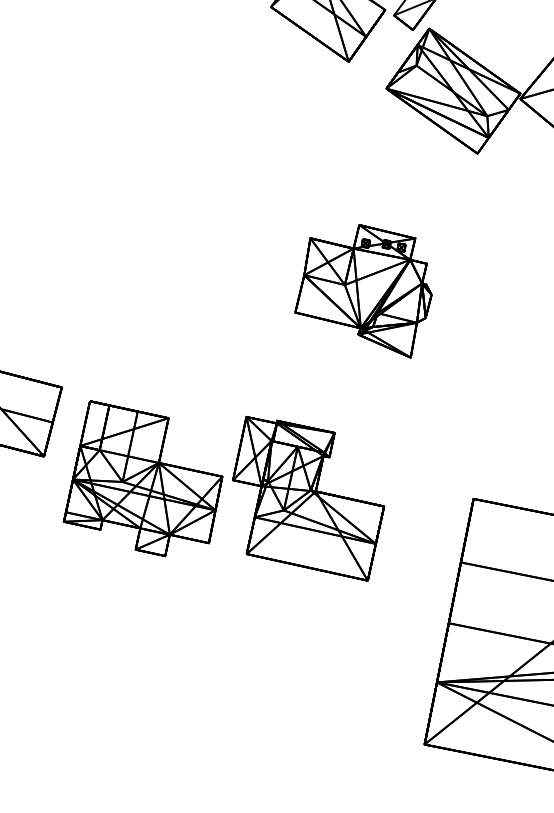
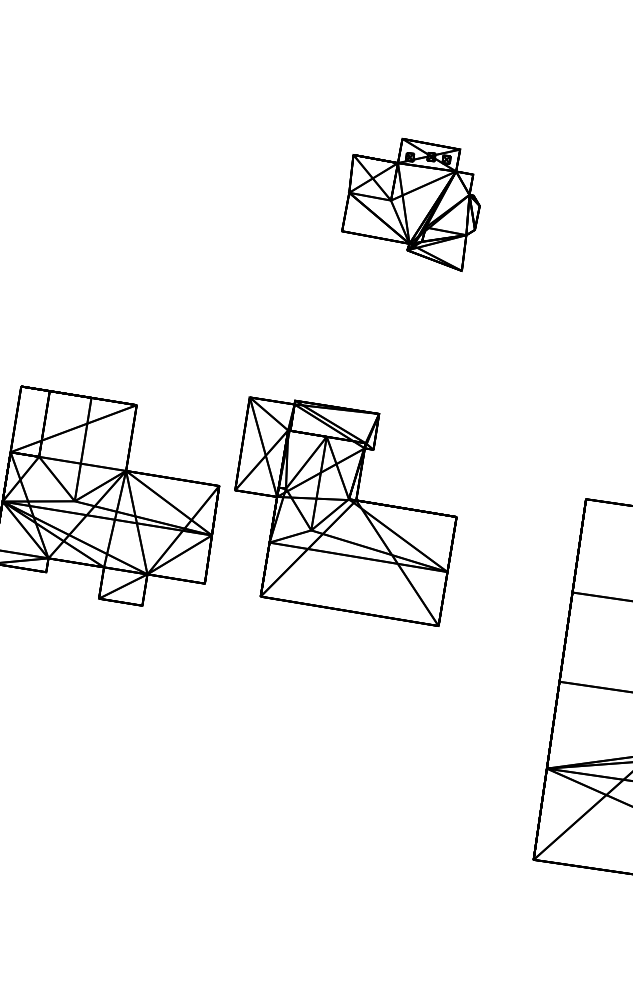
part: (363, 291) -> (410, 206), size x0.7

